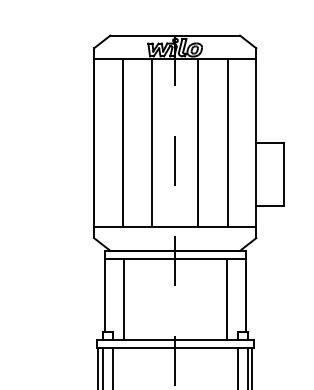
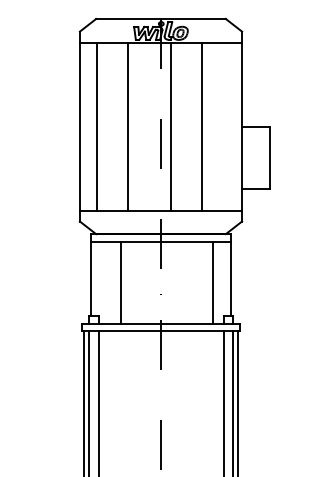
line: (122, 143) -> (96, 126), moved
line: (151, 143) -> (127, 126), moved
line: (198, 143) -> (171, 126), moved
line: (227, 143) -> (202, 126), moved
line: (124, 299) -> (121, 282), moved

